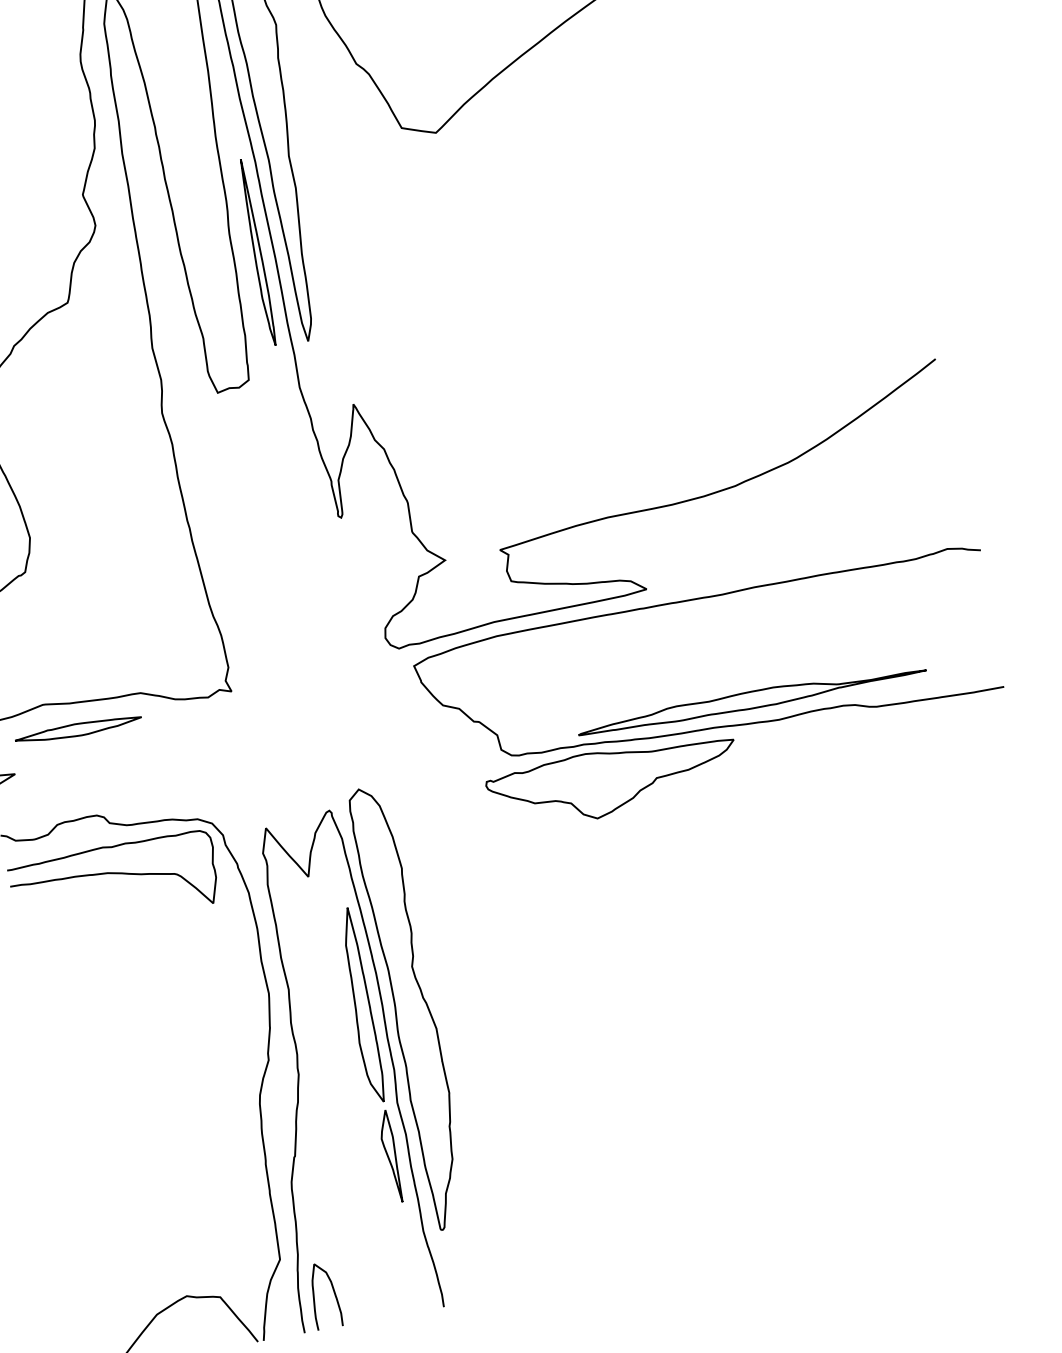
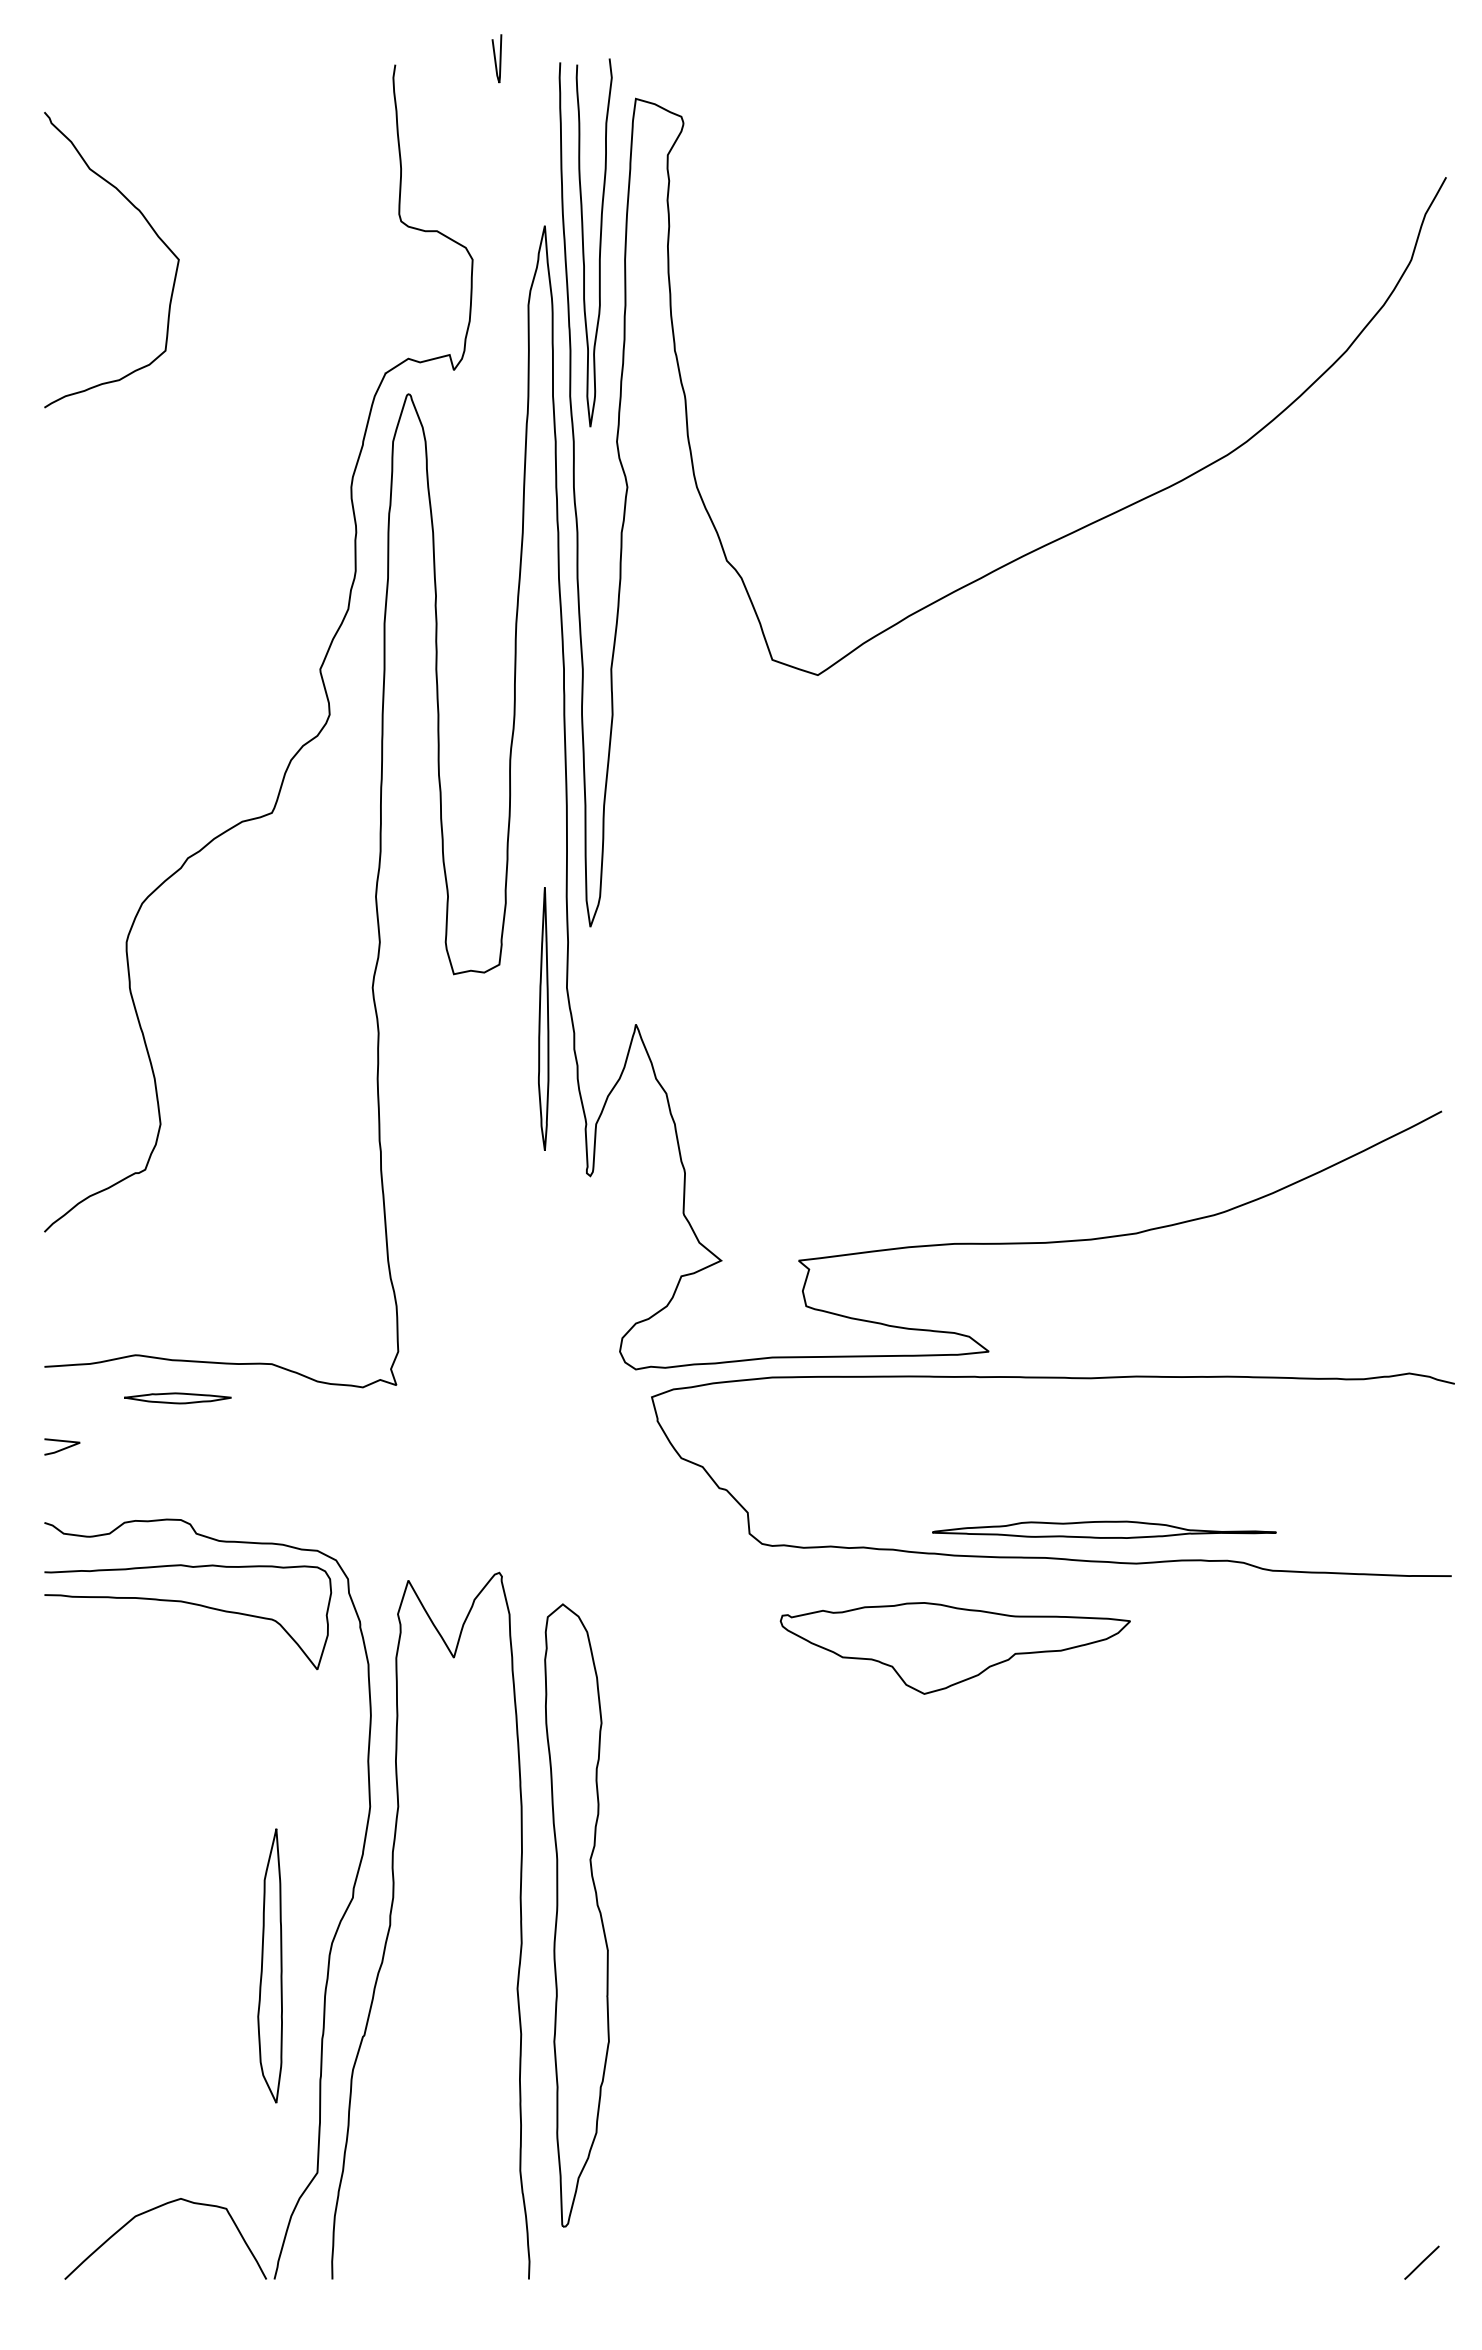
part: (257, 252) -> (543, 1018), moved
part: (752, 699) -> (1104, 1529), size x0.7
part: (78, 729) -> (177, 1398), size x0.6
part: (612, 782) -> (954, 1648), moved
part: (360, 1005) -> (269, 1965), moved
part: (409, 1008) -> (576, 1915), moved
part: (390, 1156) -> (494, 2060), removed
curve: (334, 1294) -> (382, 2233), removed

